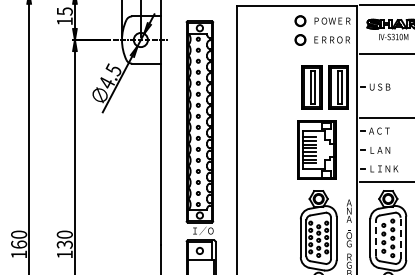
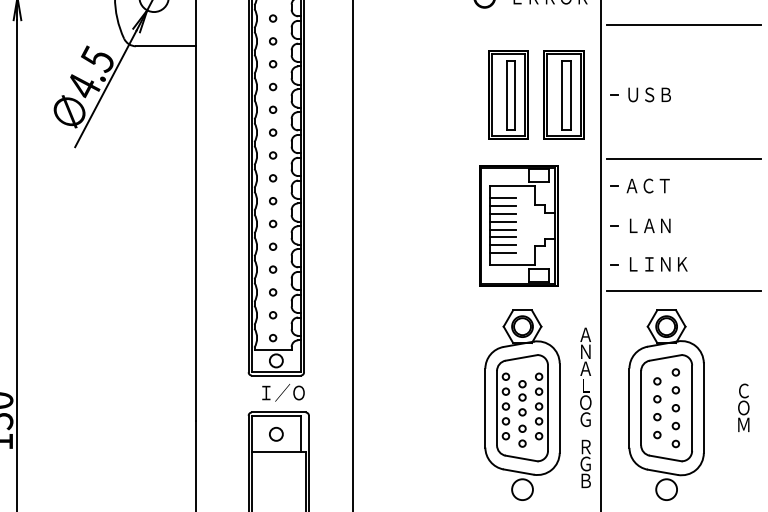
line: (376, 238) -> (642, 408), dashed -> solid
line: (400, 238) -> (691, 408), dashed -> solid

